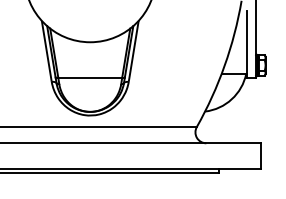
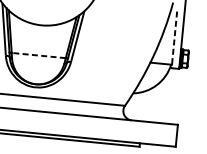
line: (247, 44) -> (174, 40), solid -> dashed
line: (90, 77) -> (39, 55), solid -> dashed

